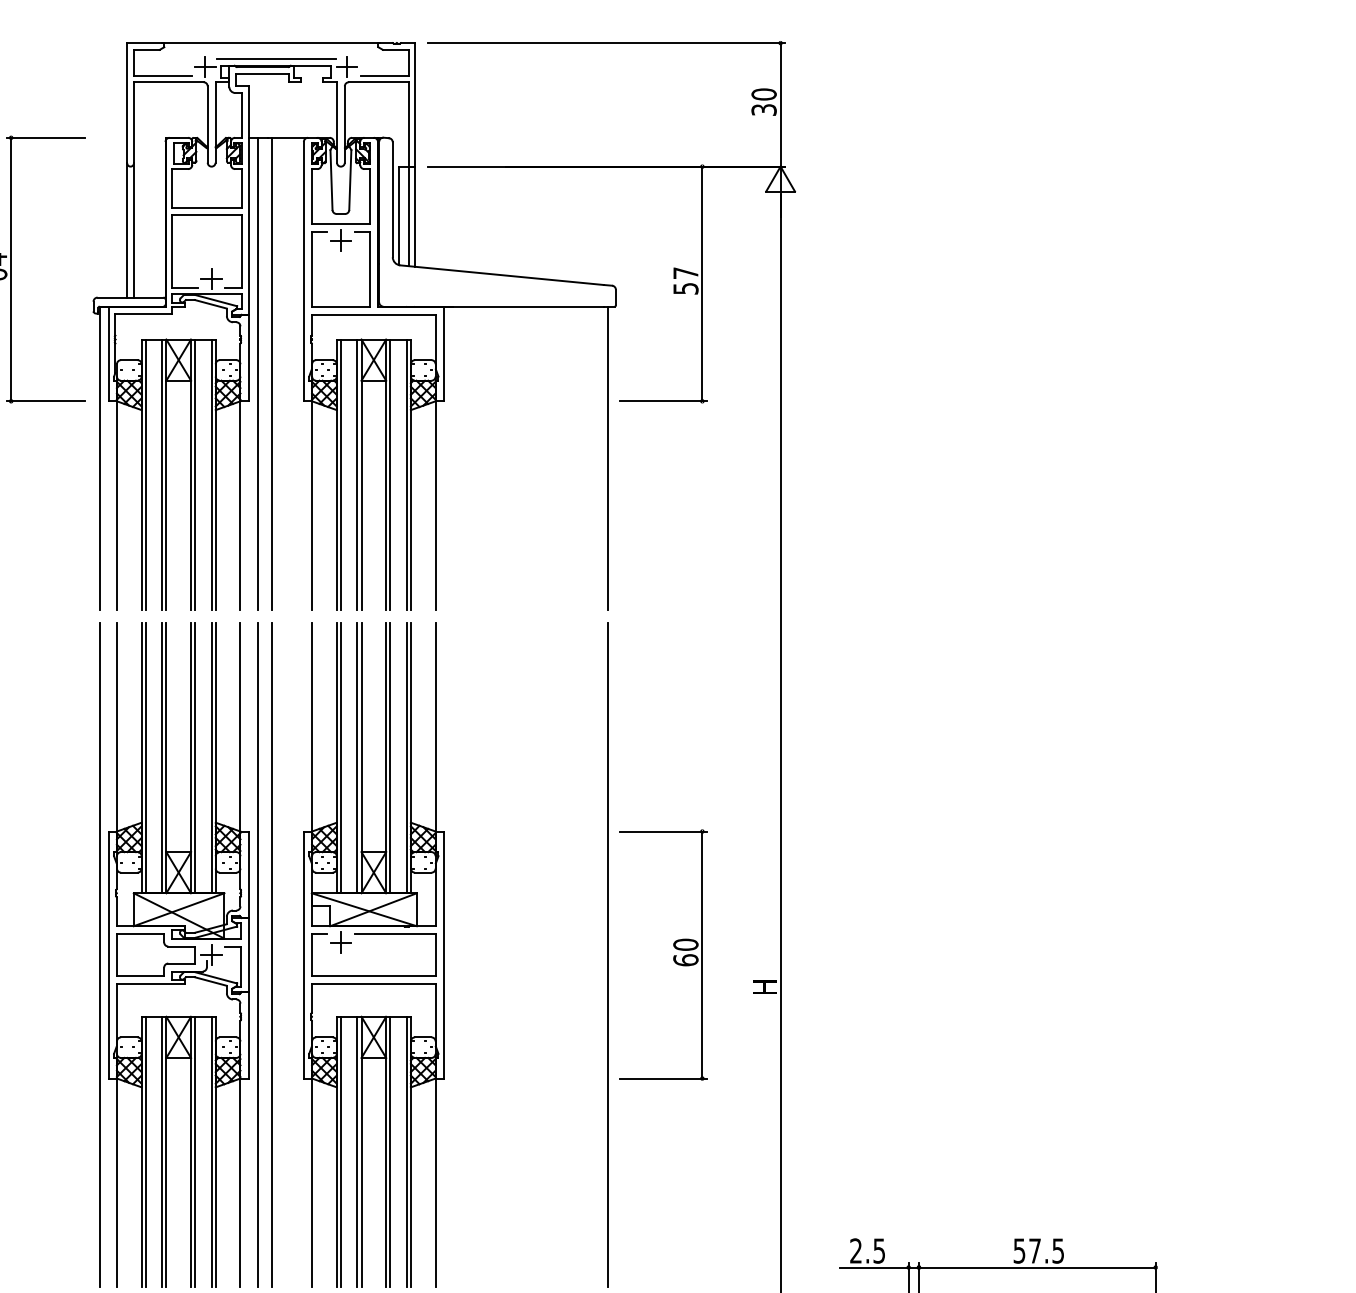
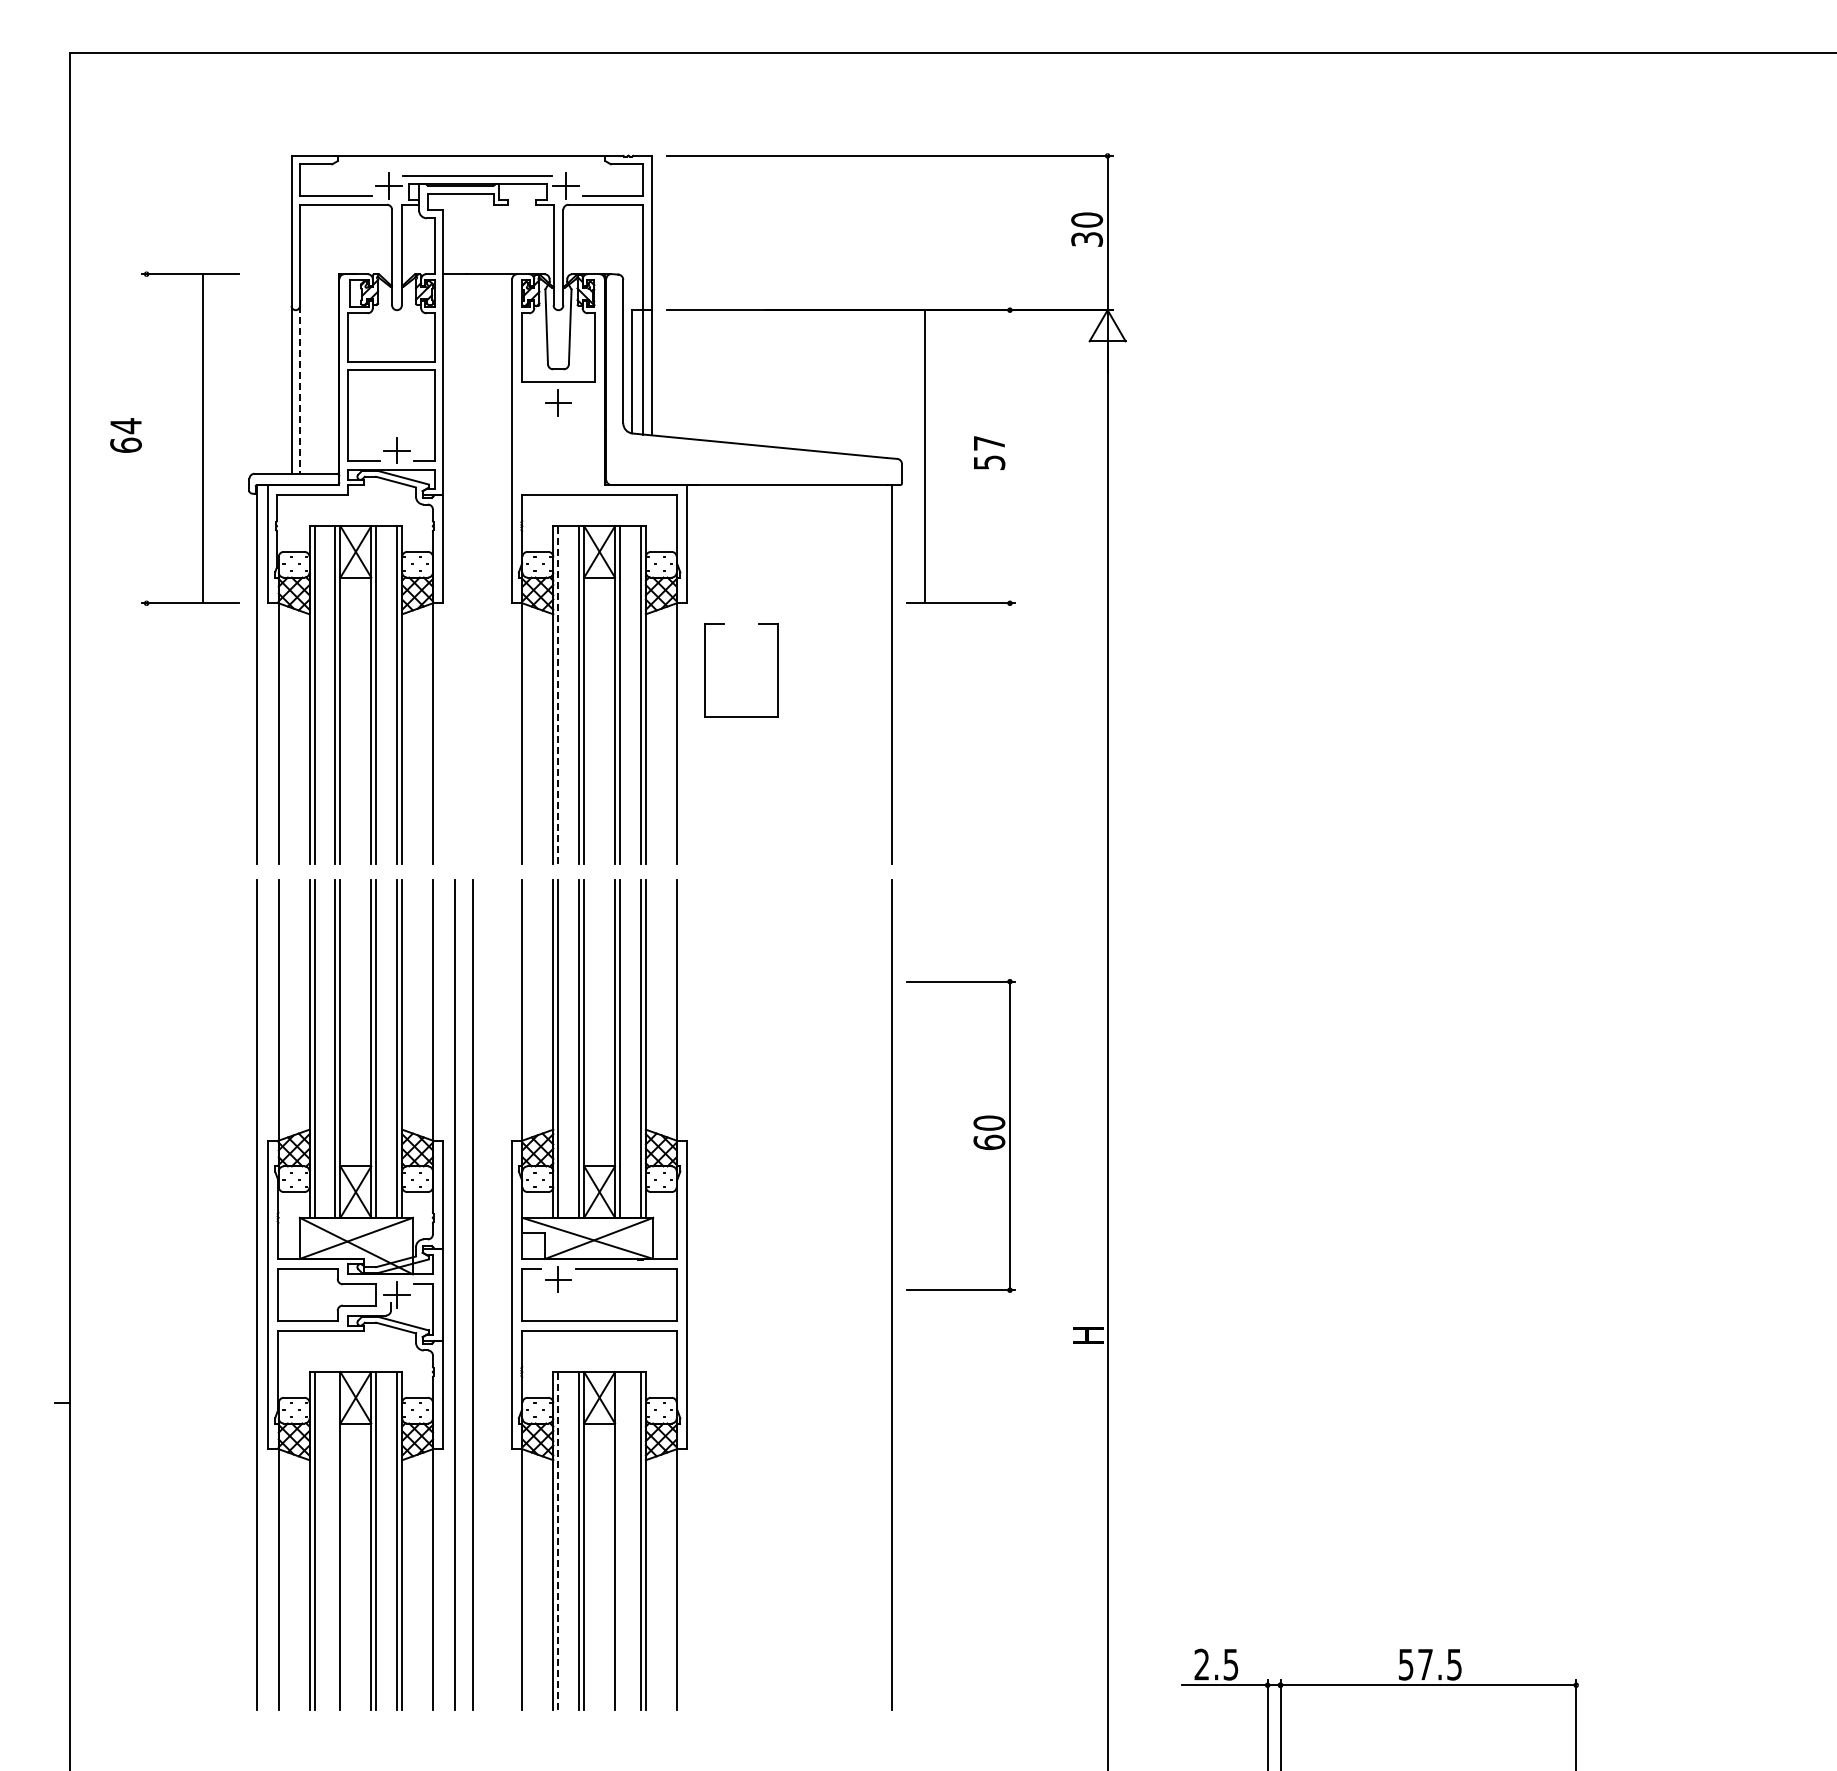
line: (133, 230) -> (299, 389), solid -> dashed
line: (11, 269) -> (202, 438), moved
part: (312, 269) -> (705, 670), moved
line: (702, 283) -> (924, 456), moved
line: (257, 374) -> (454, 569), removed
line: (272, 374) -> (472, 569), removed
line: (340, 474) -> (558, 694), solid -> dashed
part: (673, 957) -> (973, 1138), moved
line: (340, 1151) -> (558, 1540), solid -> dashed
line: (162, 1152) -> (335, 1541), removed
line: (390, 1152) -> (620, 1541), removed

